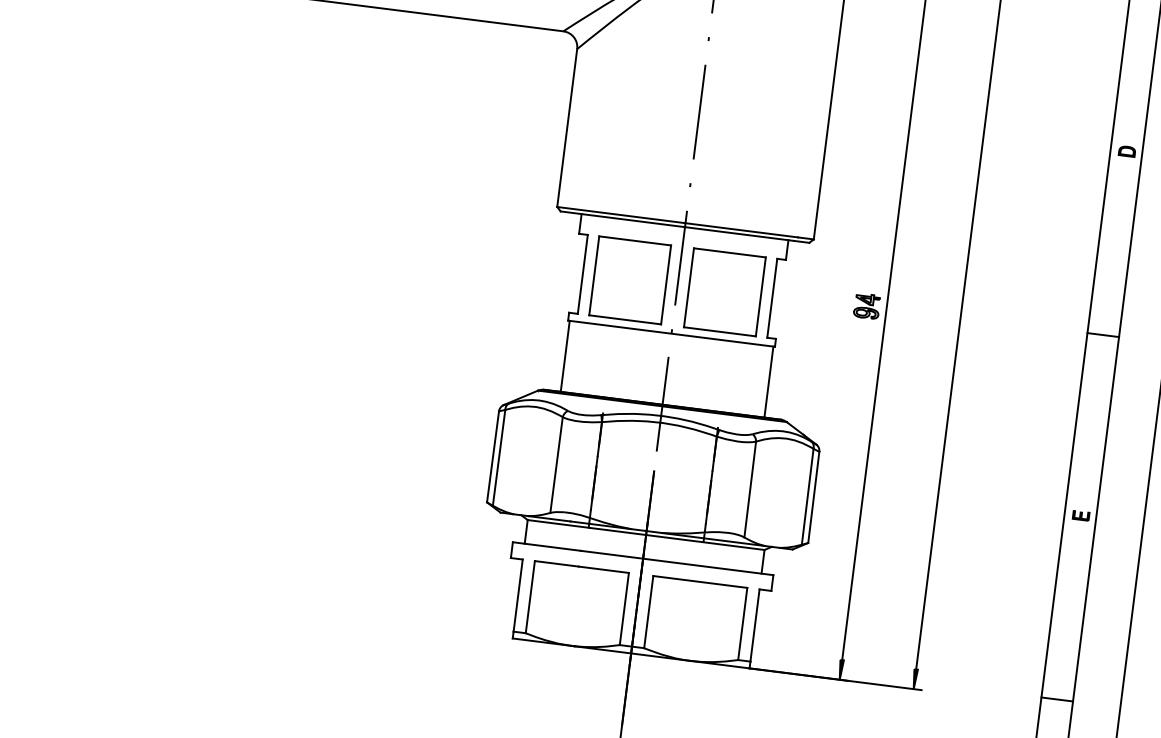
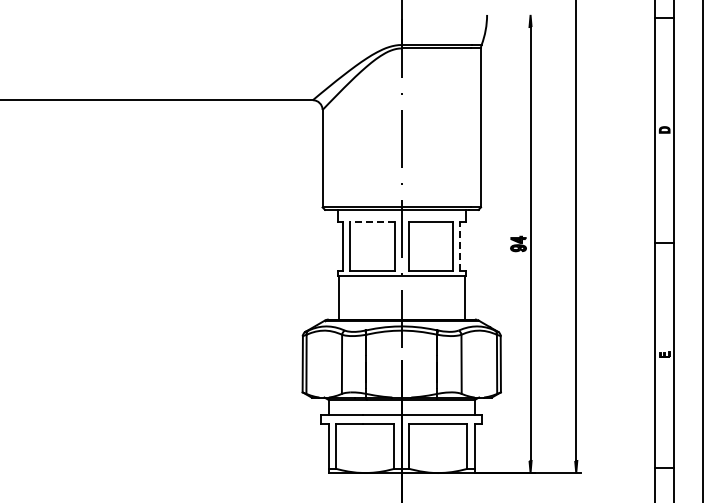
line: (634, 241) -> (372, 222), solid -> dashed
line: (772, 296) -> (460, 245), solid -> dashed

